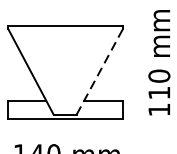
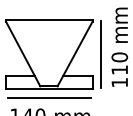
line: (100, 72) -> (75, 54), dashed -> solid
line: (135, 72) -> (101, 54), added
line: (64, 130) -> (48, 98), added

